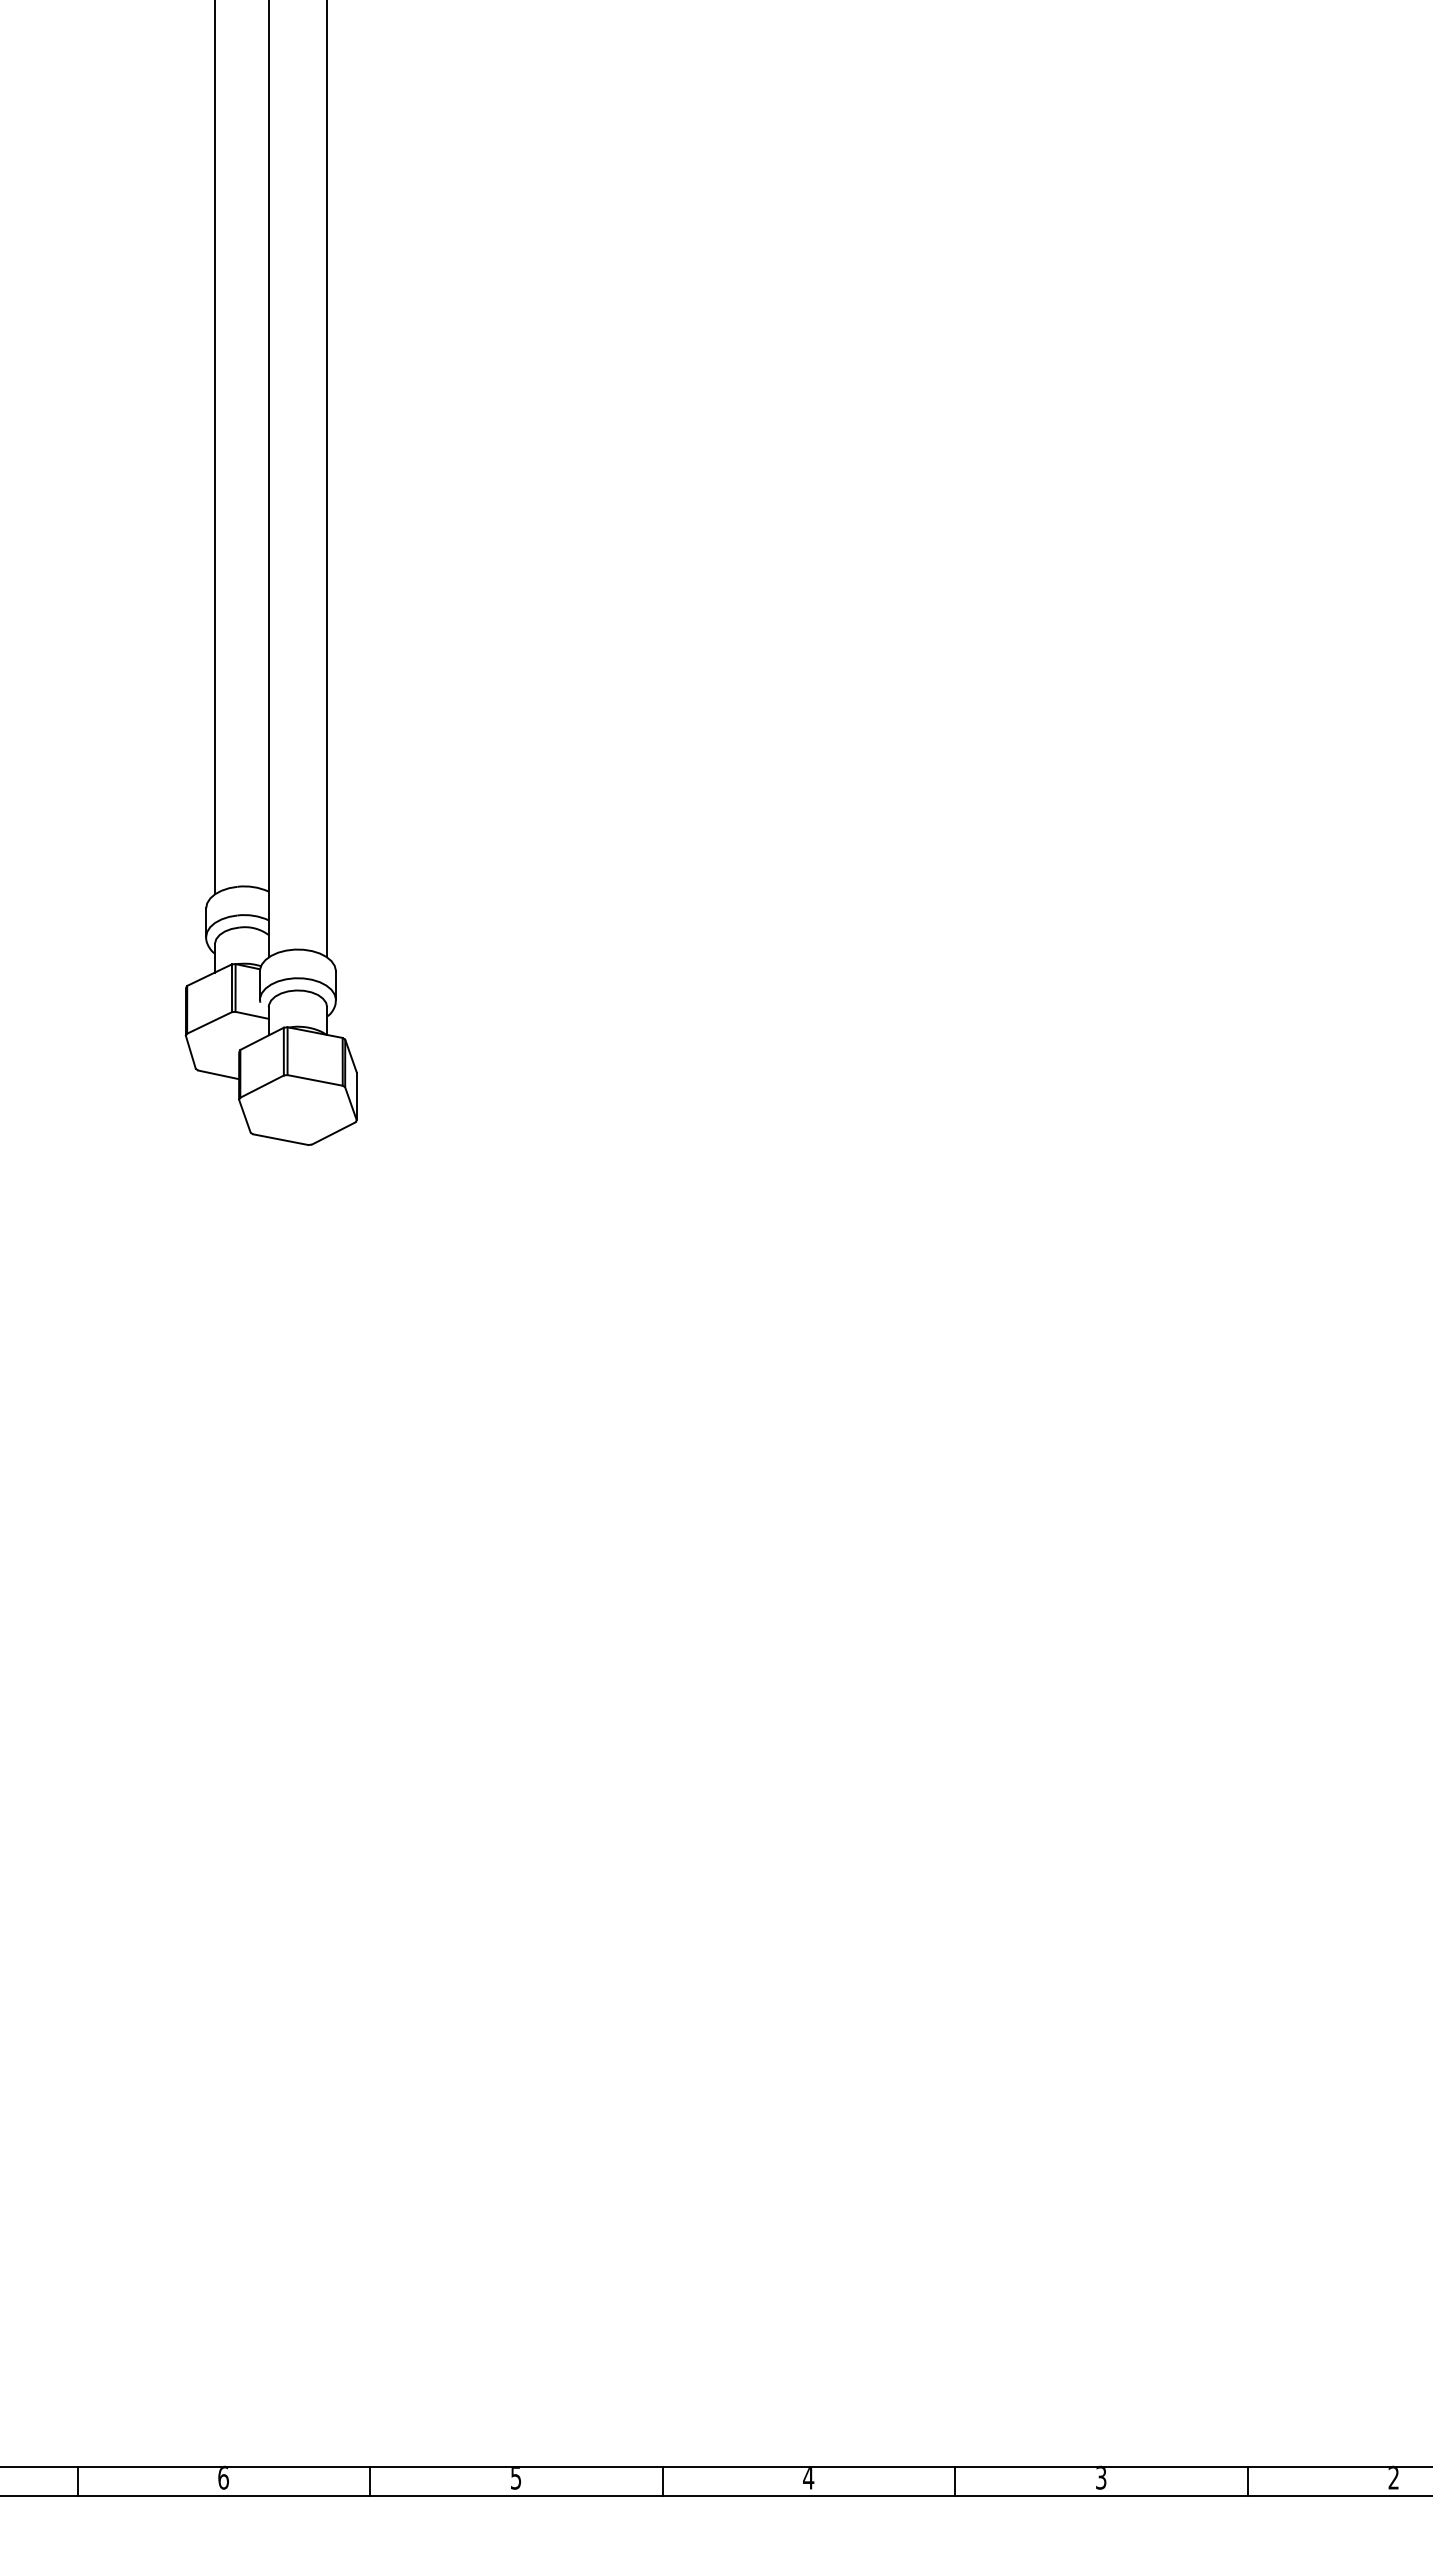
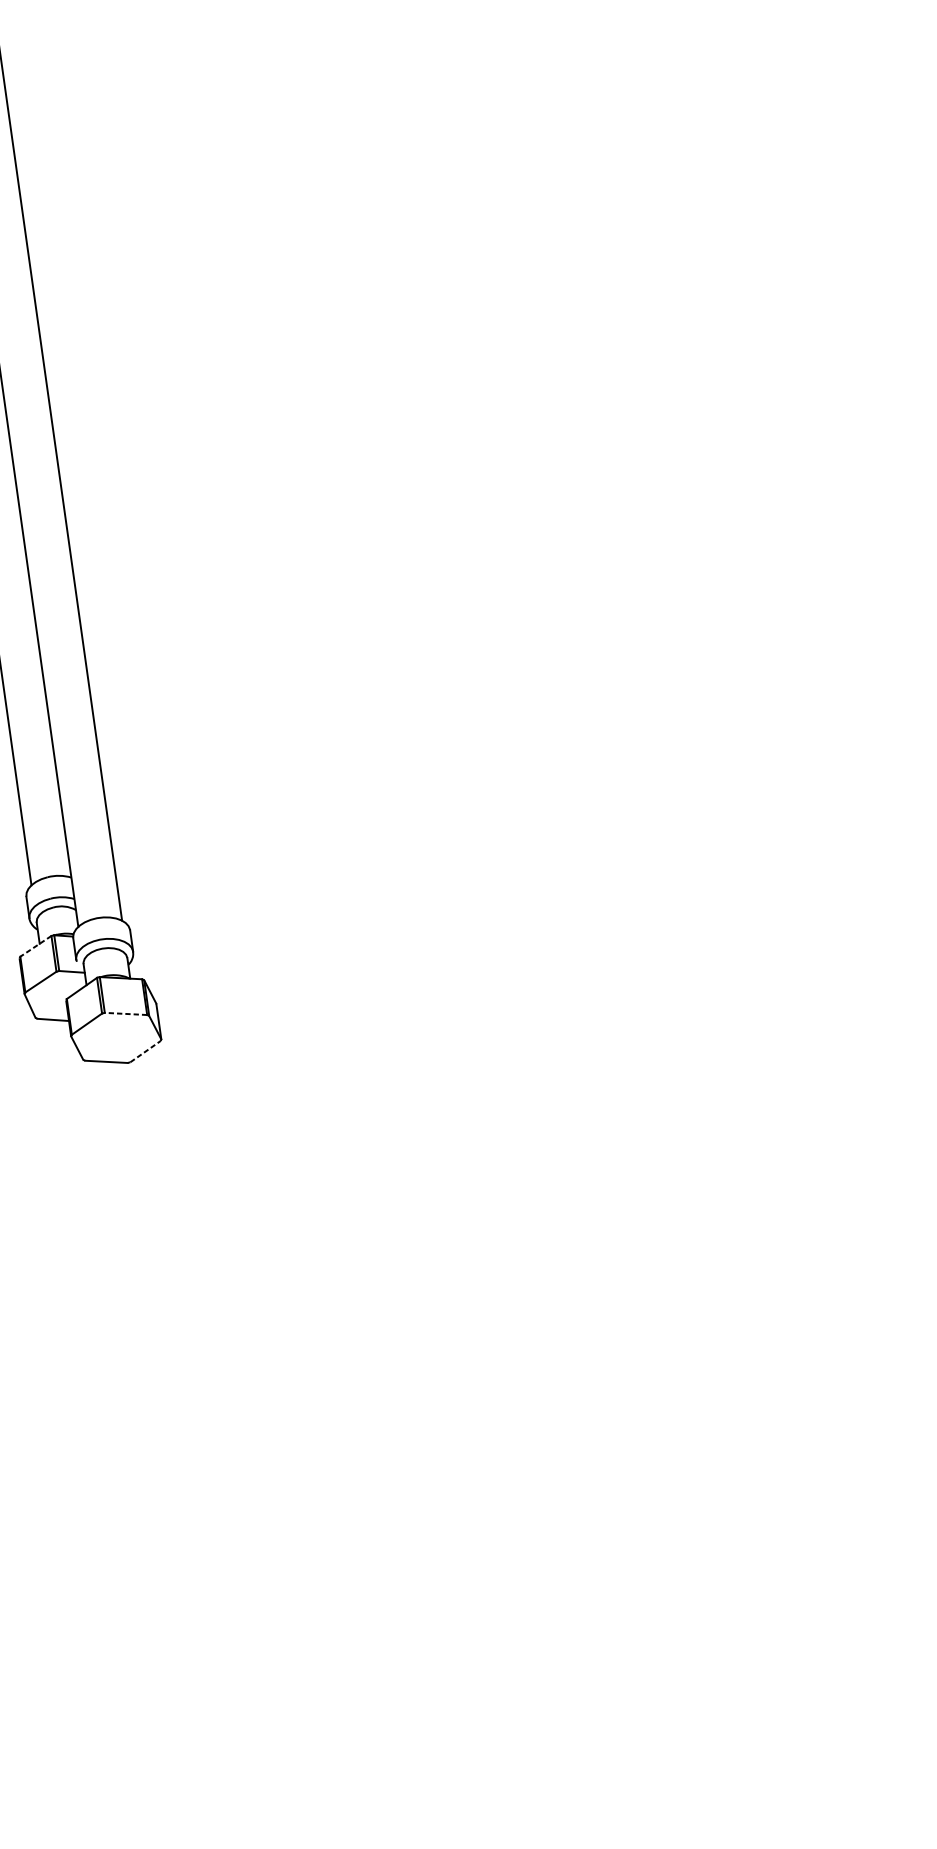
line: (209, 975) -> (35, 946), solid -> dashed
line: (314, 1080) -> (125, 1014), solid -> dashed
line: (334, 1133) -> (146, 1051), solid -> dashed

